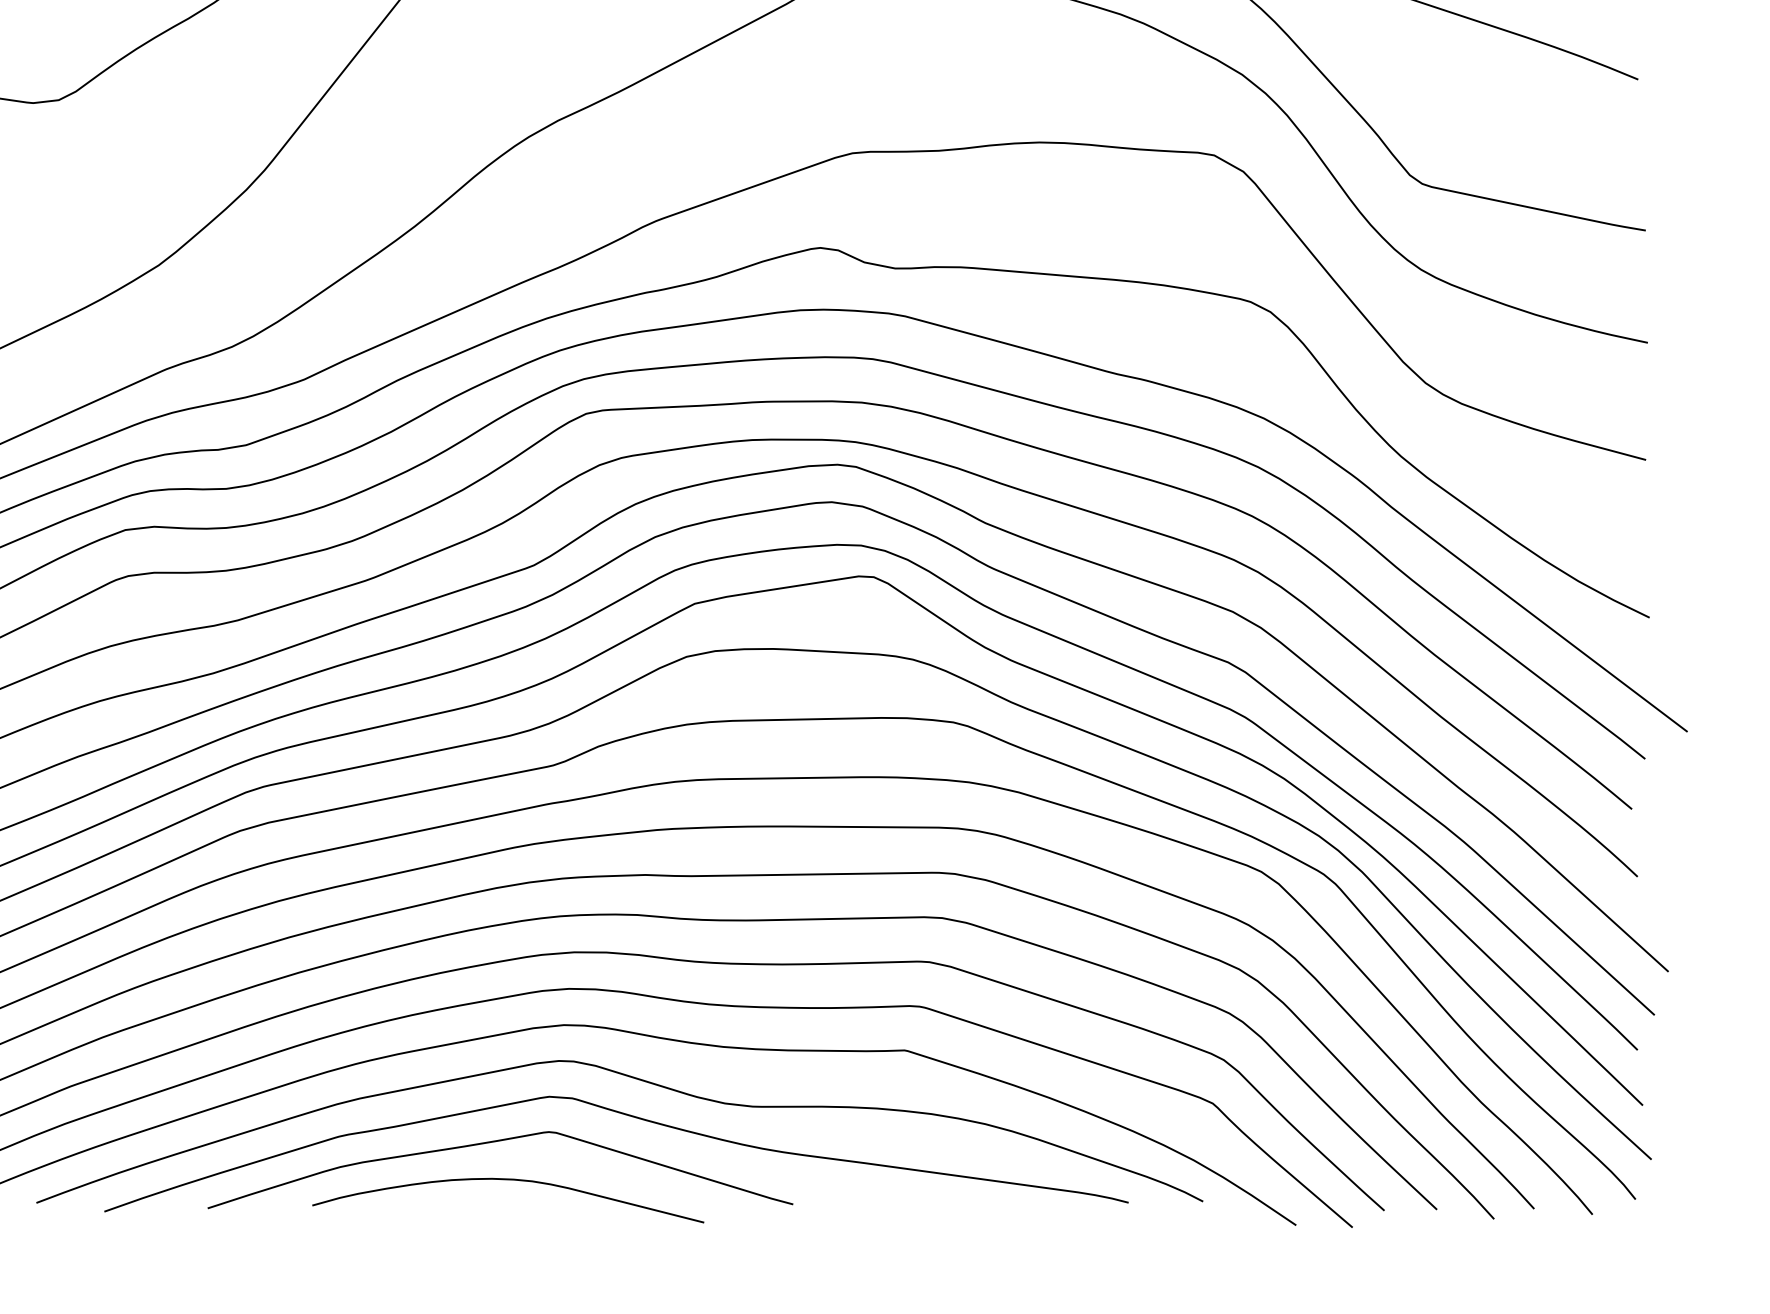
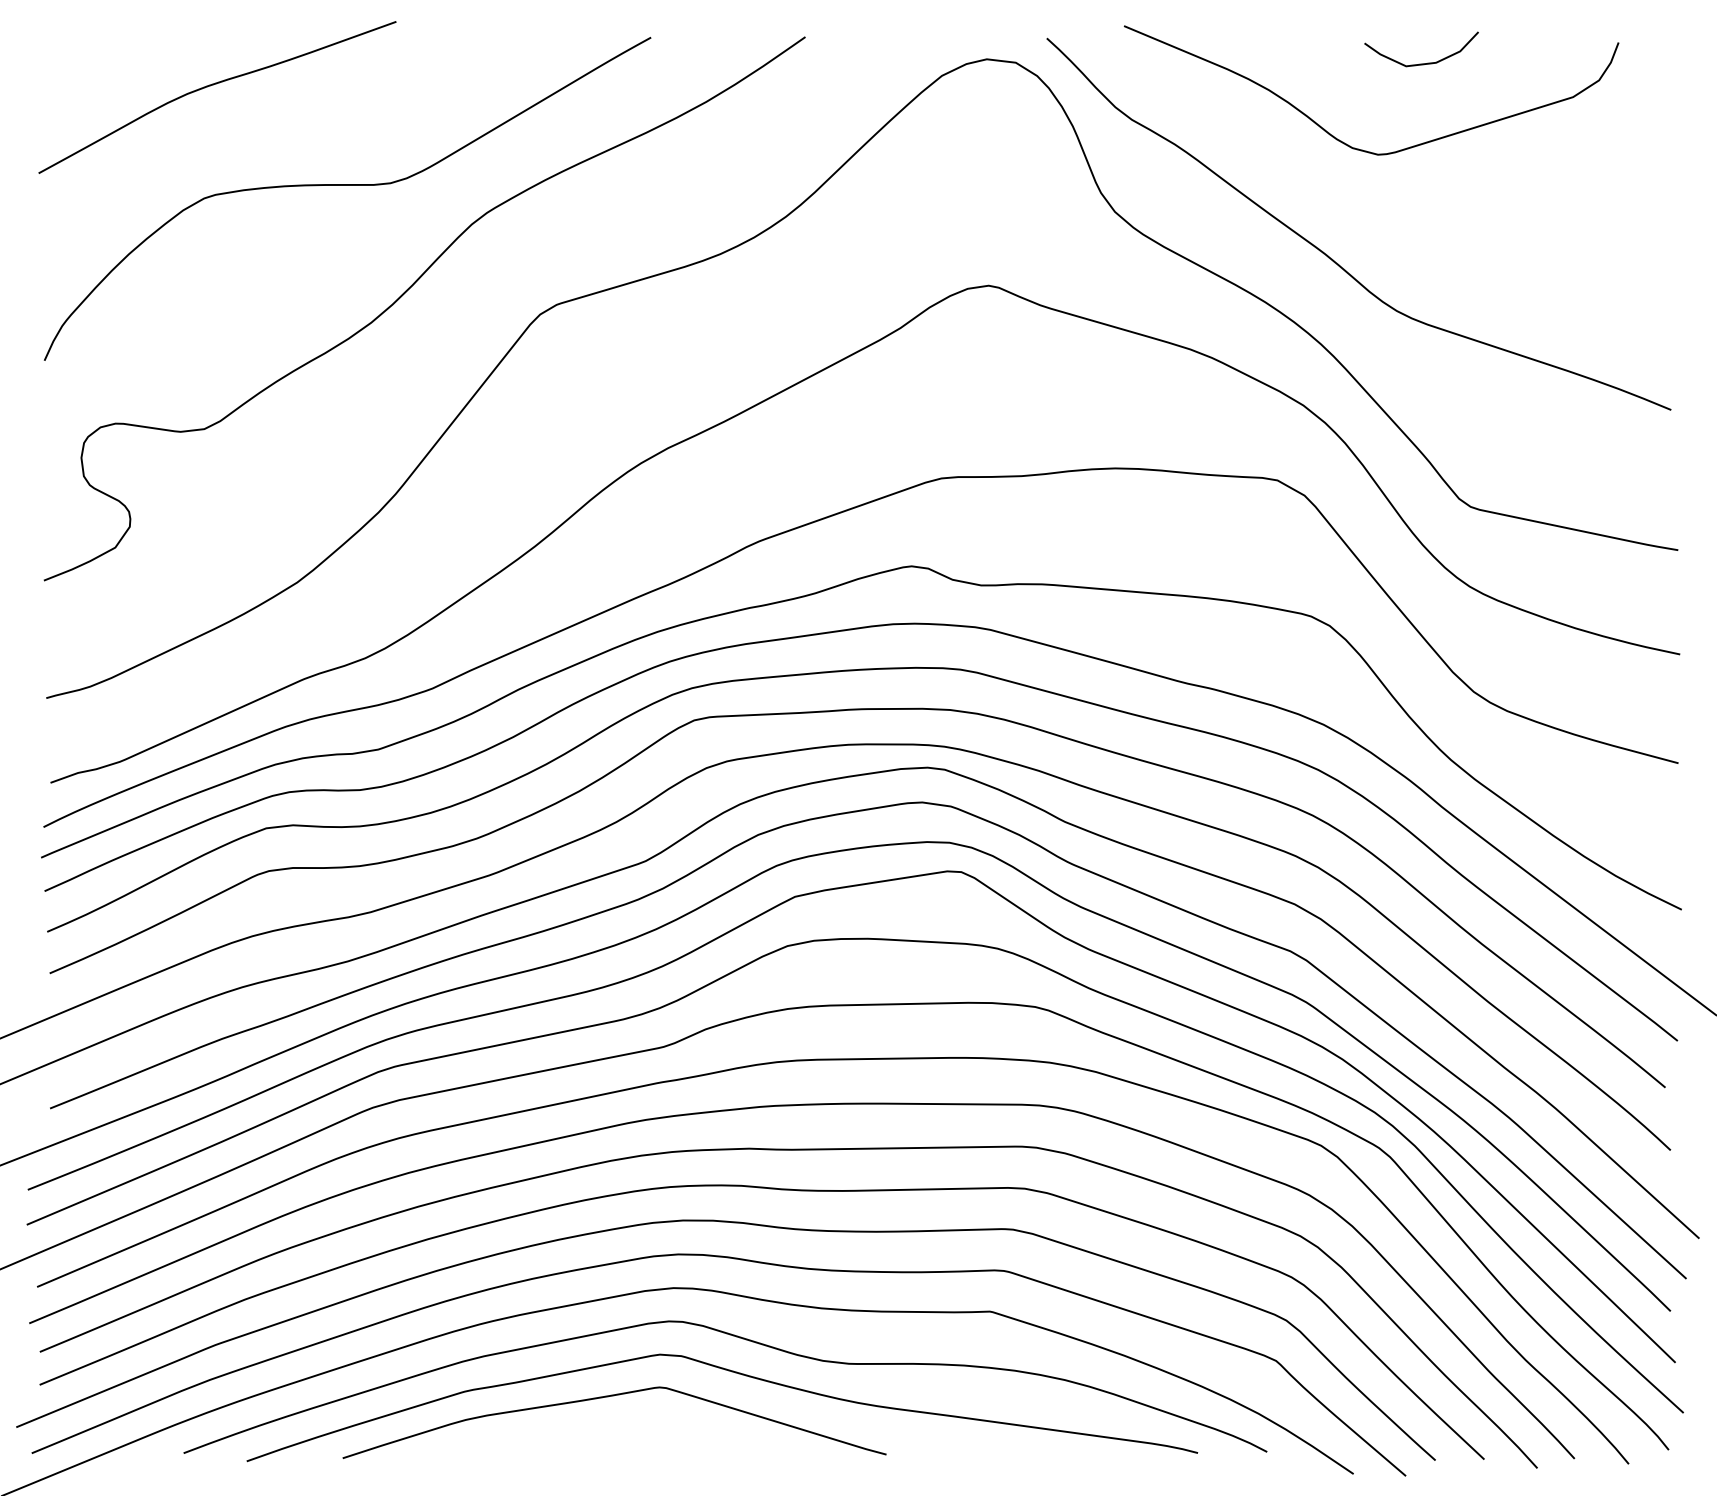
curve: (507, 1180) -> (621, 1432), removed

